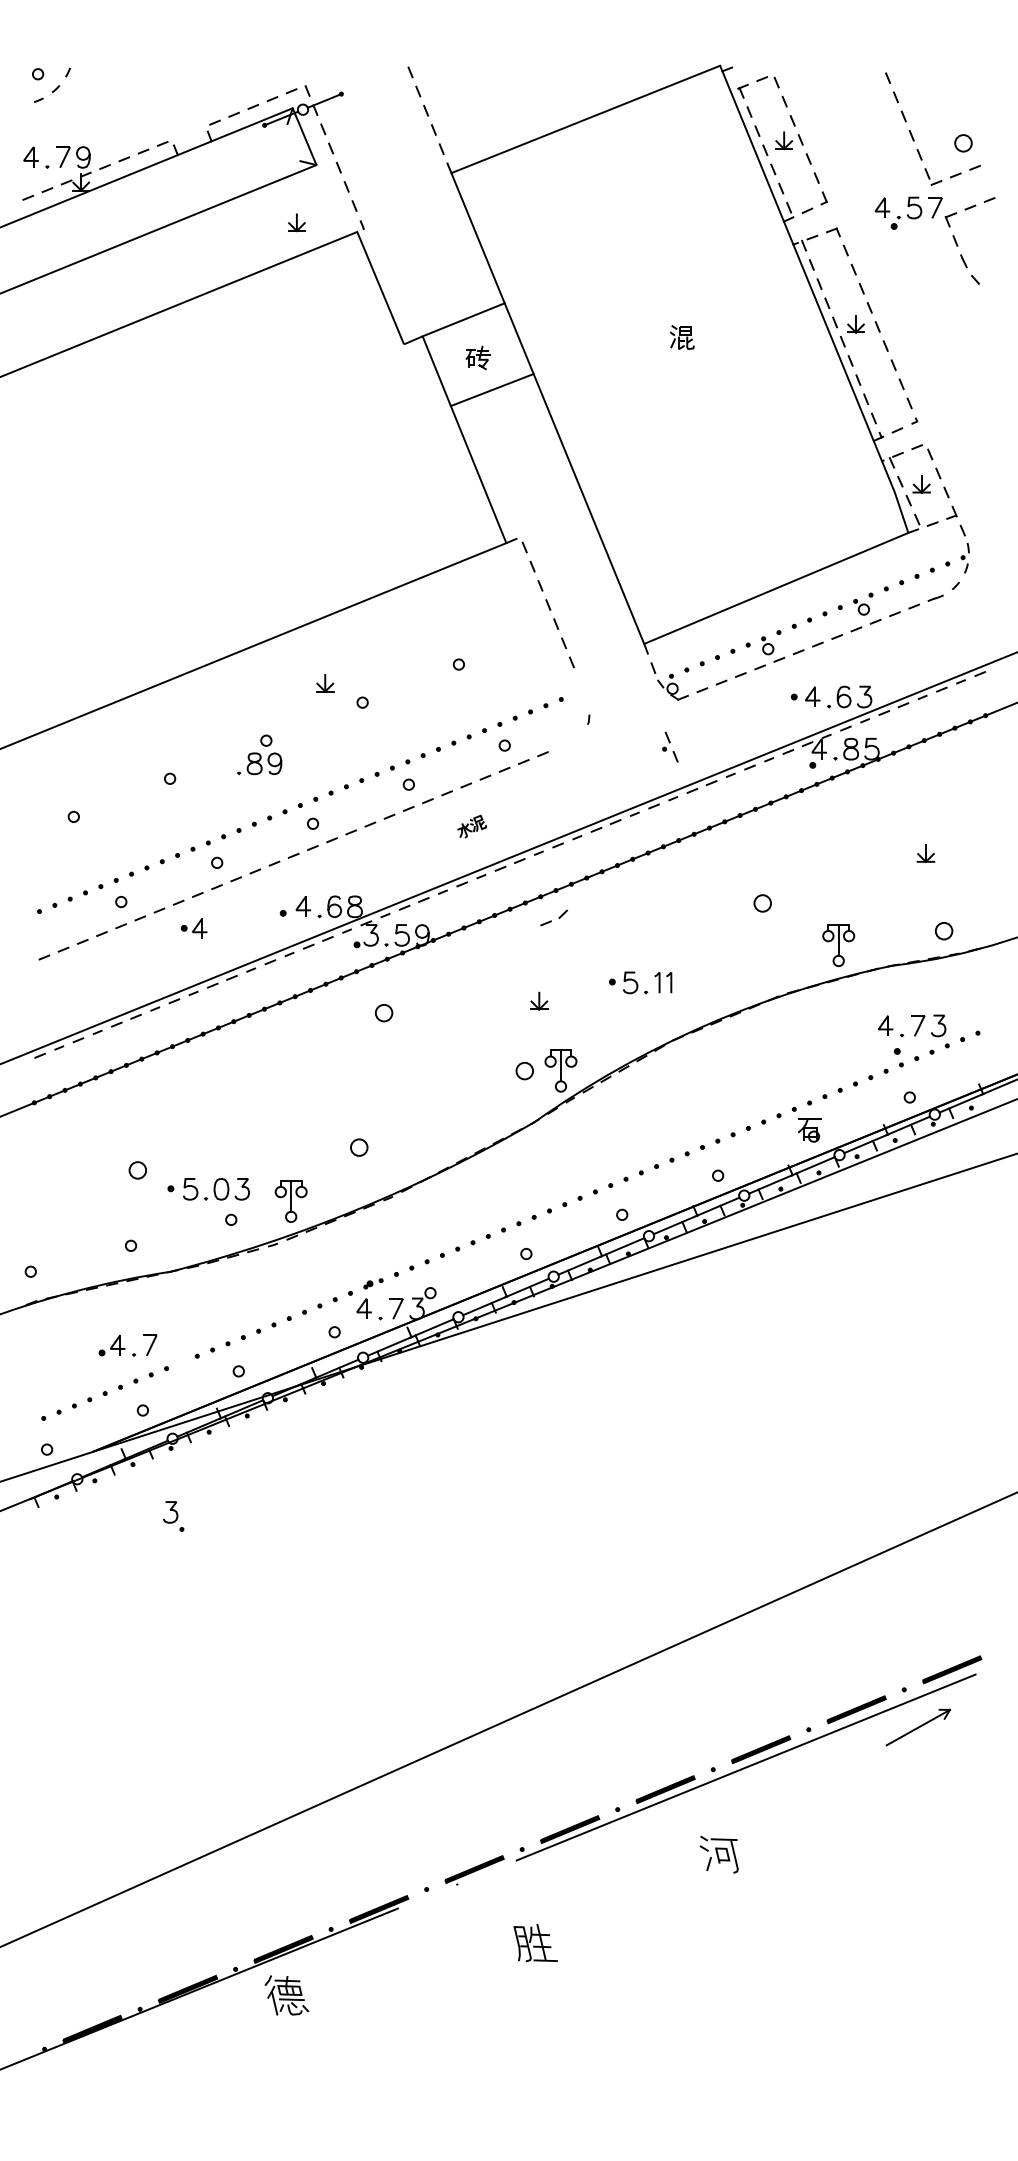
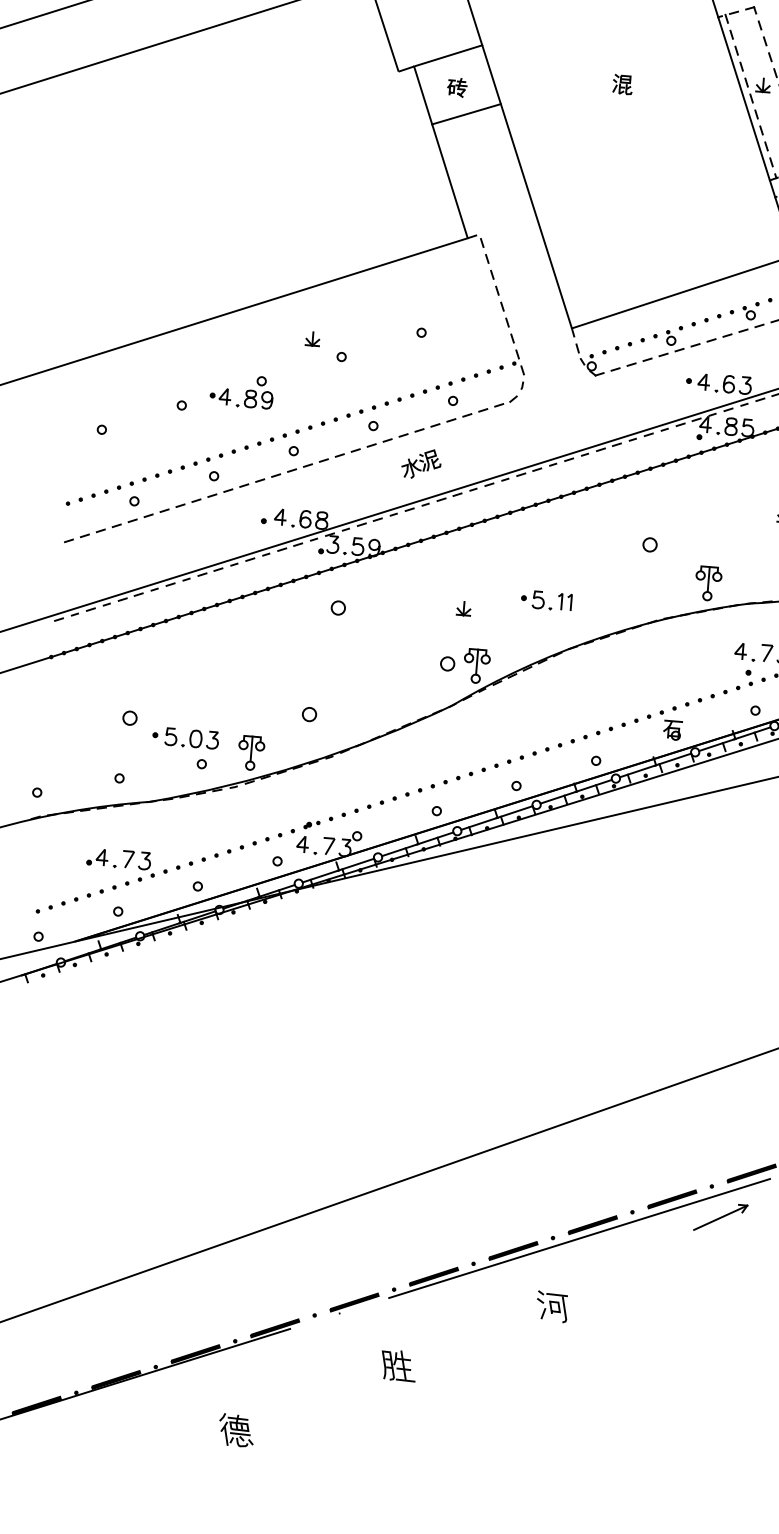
part: (670, 746) -> (519, 361), moved
part: (471, 826) -> (420, 463), size x1.67
part: (553, 917) -> (505, 401), moved
part: (193, 928) -> (220, 396), moved
part: (173, 1516) -> (146, 864), moved
part: (286, 1995) -> (236, 1430), moved

